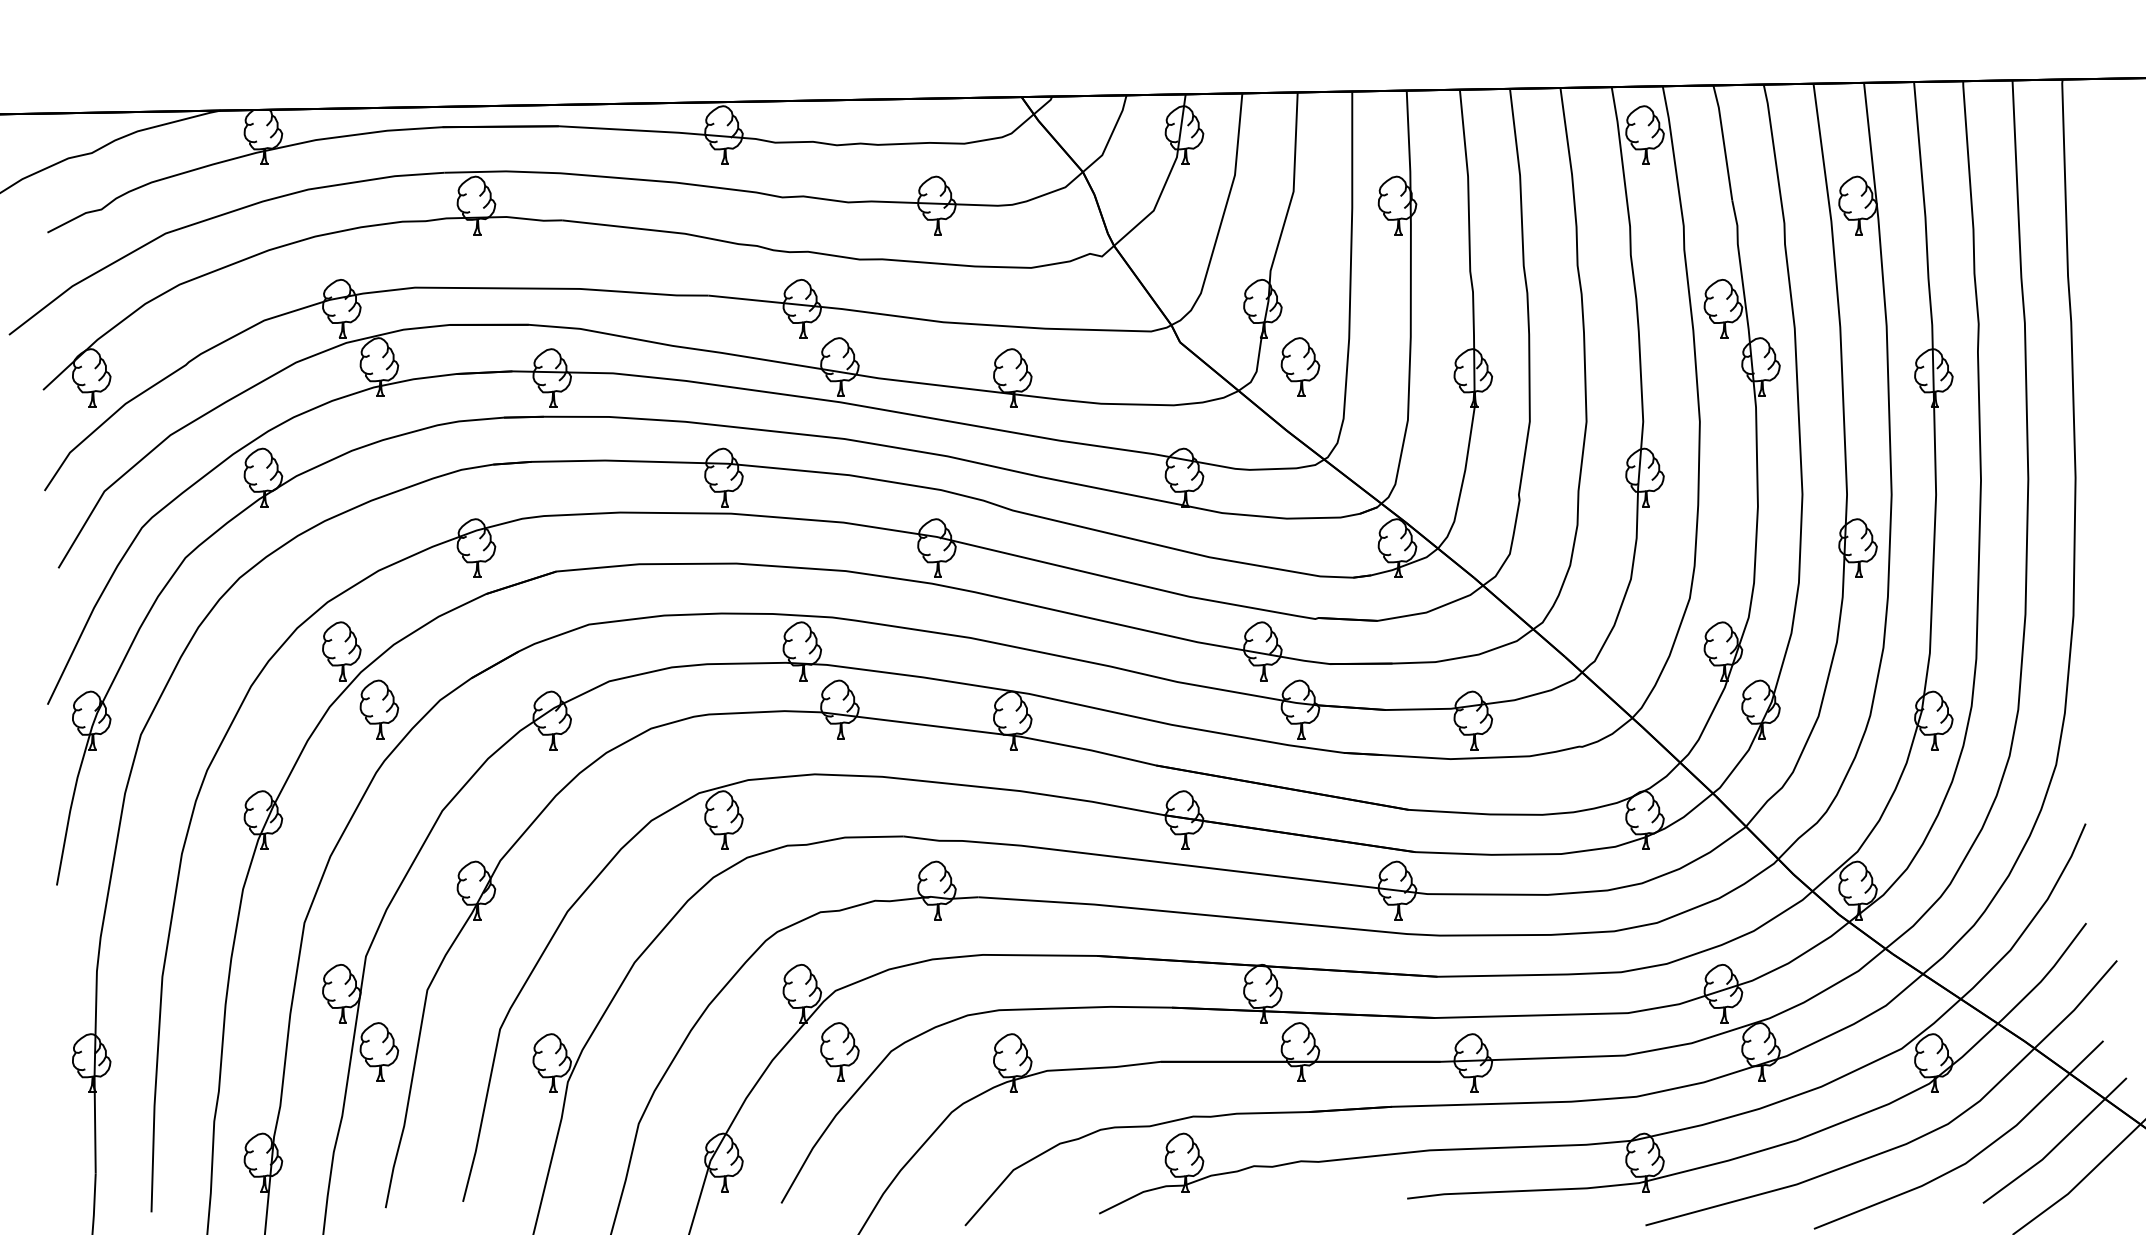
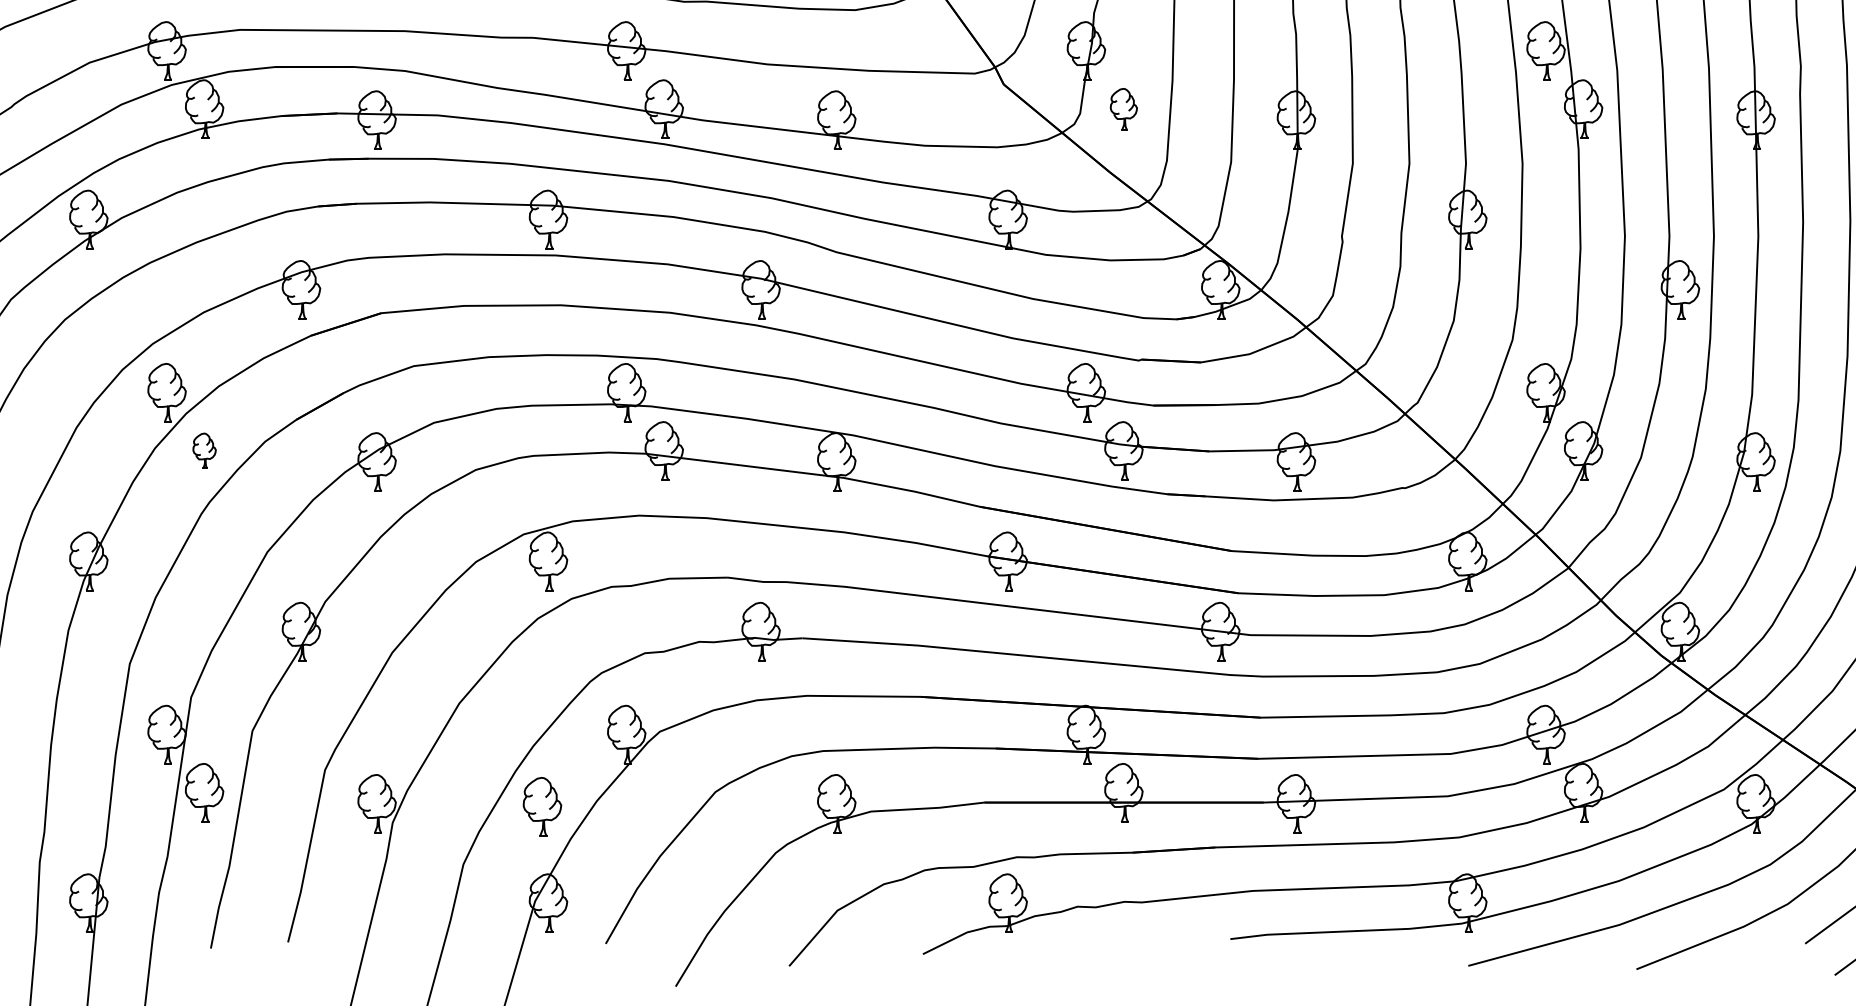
part: (1300, 366) -> (1123, 108), size x0.7
part: (379, 709) -> (204, 450), size x0.6
part: (839, 1051) -> (542, 806), moved

